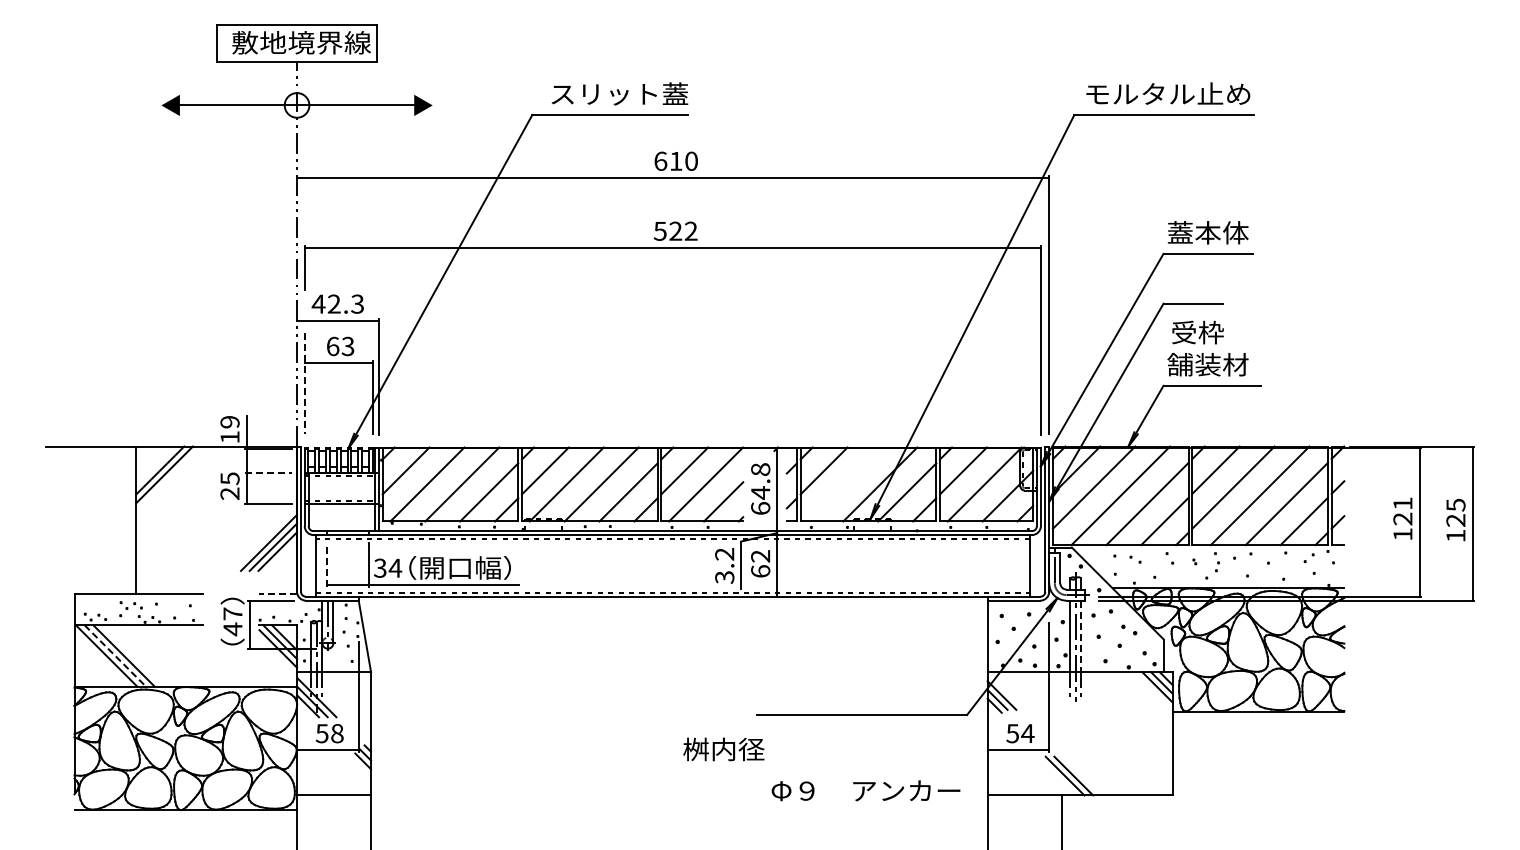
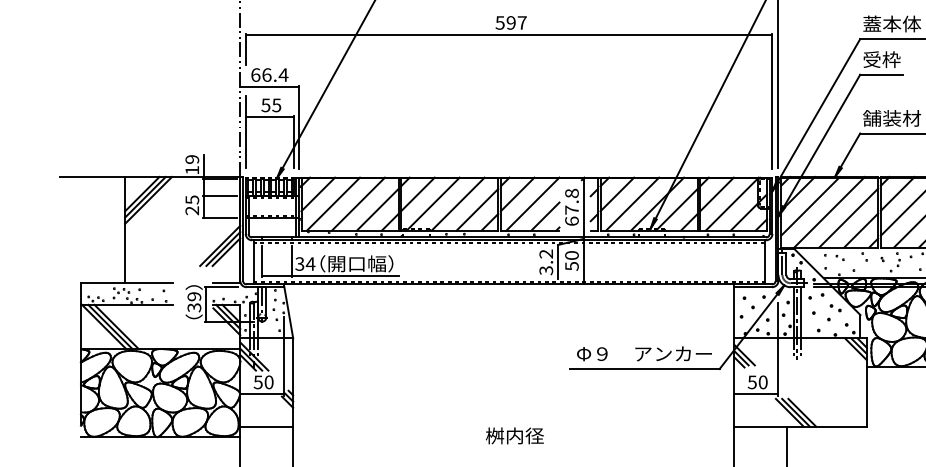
text: (683, 230) -> (516, 22), 522 -> 597
text: (337, 303) -> (269, 74), 42.3 -> 66.4
text: (1197, 332) -> (881, 59), moved
text: (340, 346) -> (271, 105), 63 -> 55
line: (304, 383) -> (245, 131), dashed -> solid
line: (268, 472) -> (219, 195), dashed -> solid
line: (168, 479) -> (148, 200), added
line: (845, 484) -> (632, 204), added
text: (760, 493) -> (571, 210), 64.8 -> 67.8
text: (760, 563) -> (571, 260), 62 -> 50
line: (326, 565) -> (261, 262), dashed -> solid
line: (278, 594) -> (226, 282), dashed -> solid
text: (232, 621) -> (194, 302), 47 -> 39
line: (1081, 637) -> (801, 313), dashed -> solid
line: (115, 656) -> (110, 327), dashed -> solid
text: (337, 733) -> (269, 382), 58 -> 50
text: (1027, 733) -> (762, 382), 54 -> 50
text: (723, 749) -> (514, 435), moved
line: (1082, 775) -> (802, 412), added
text: (865, 790) -> (644, 353), moved

